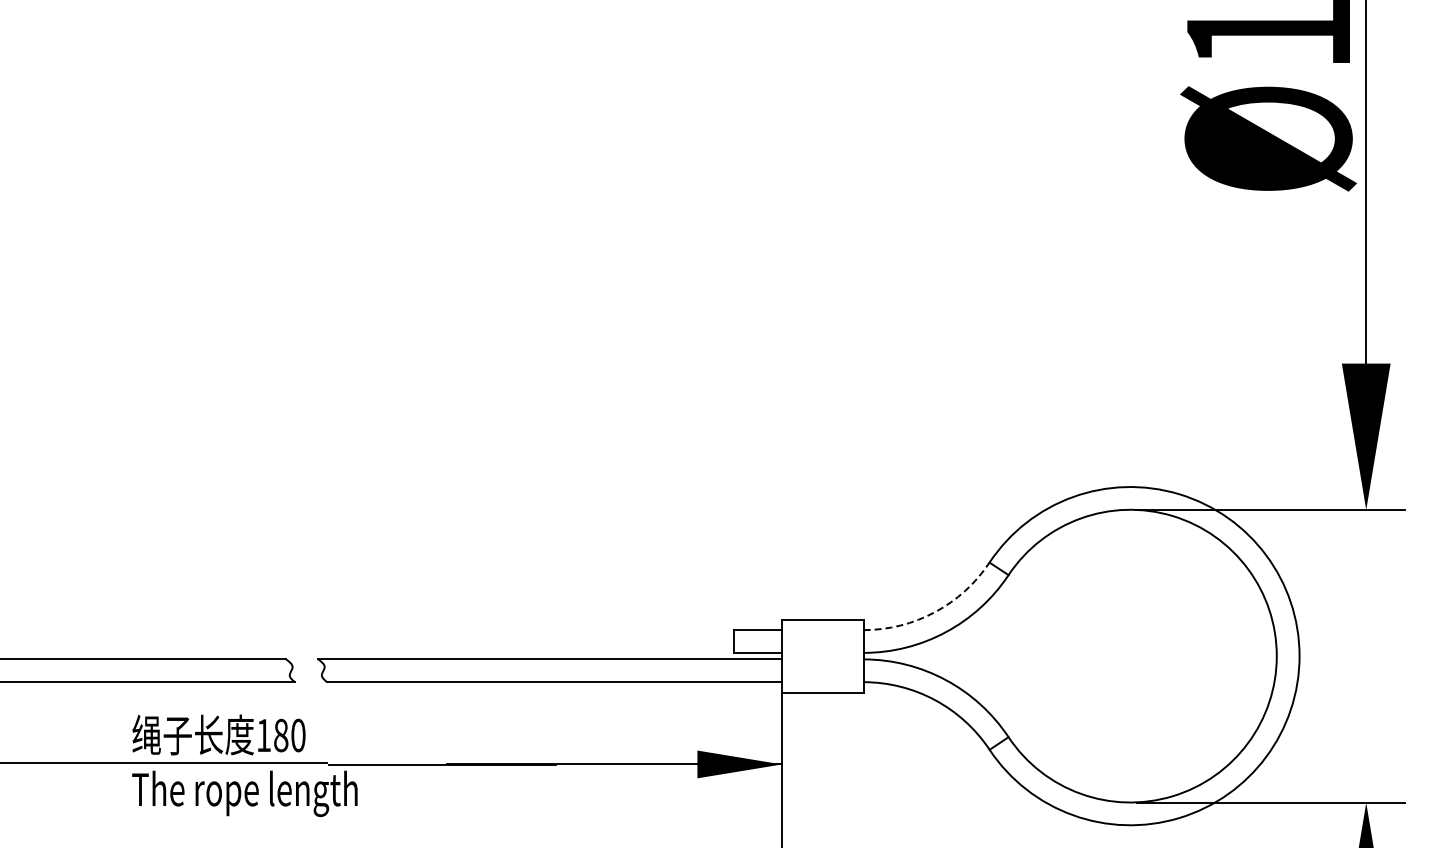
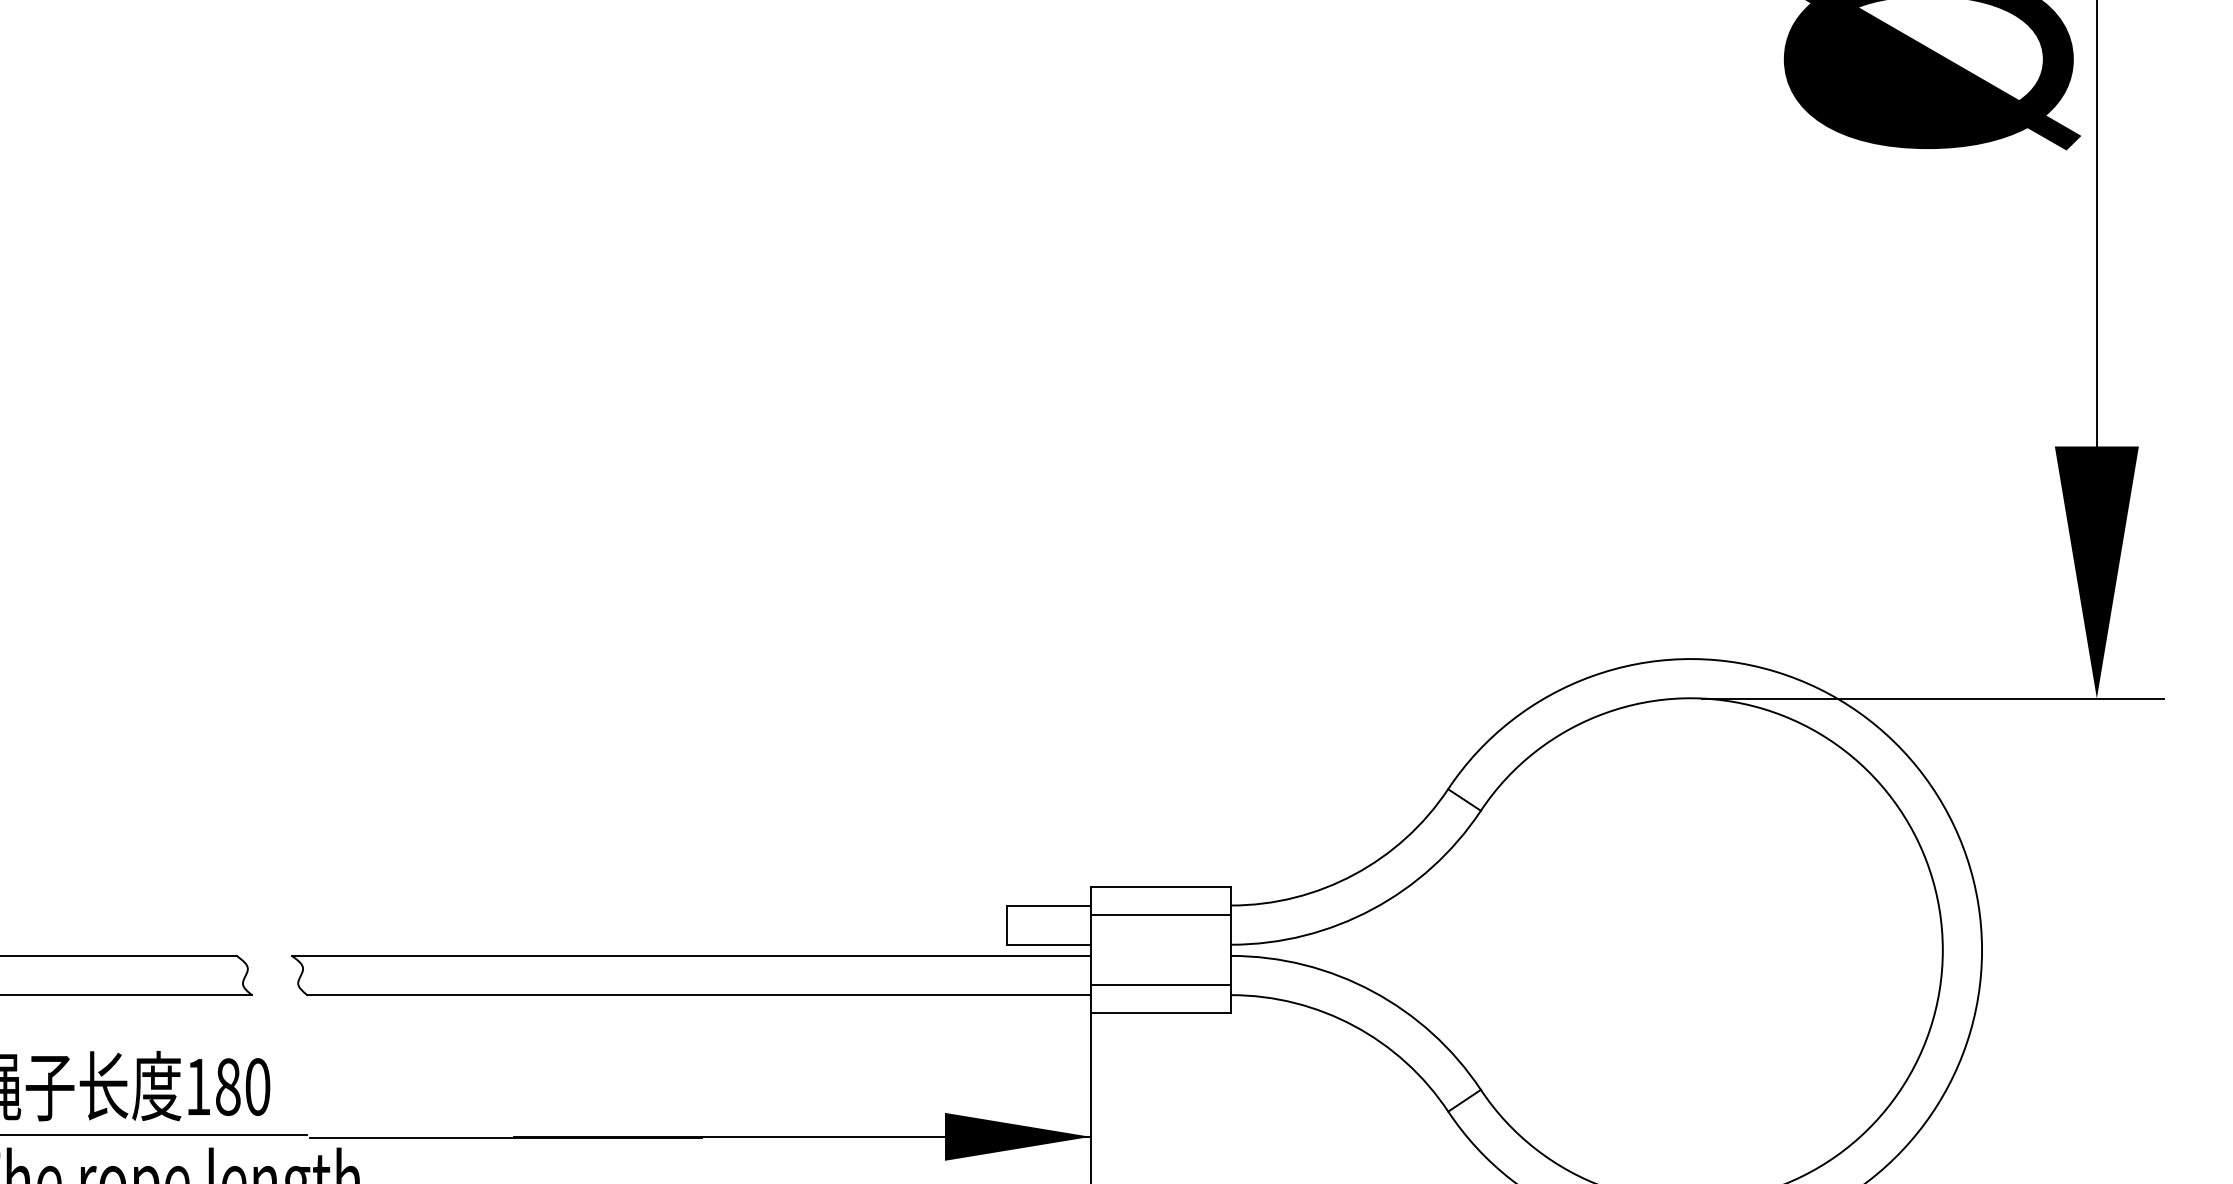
arc: (935, 612) -> (1355, 875), dashed -> solid
line: (822, 635) -> (1160, 914), added
line: (822, 676) -> (1160, 985), added

